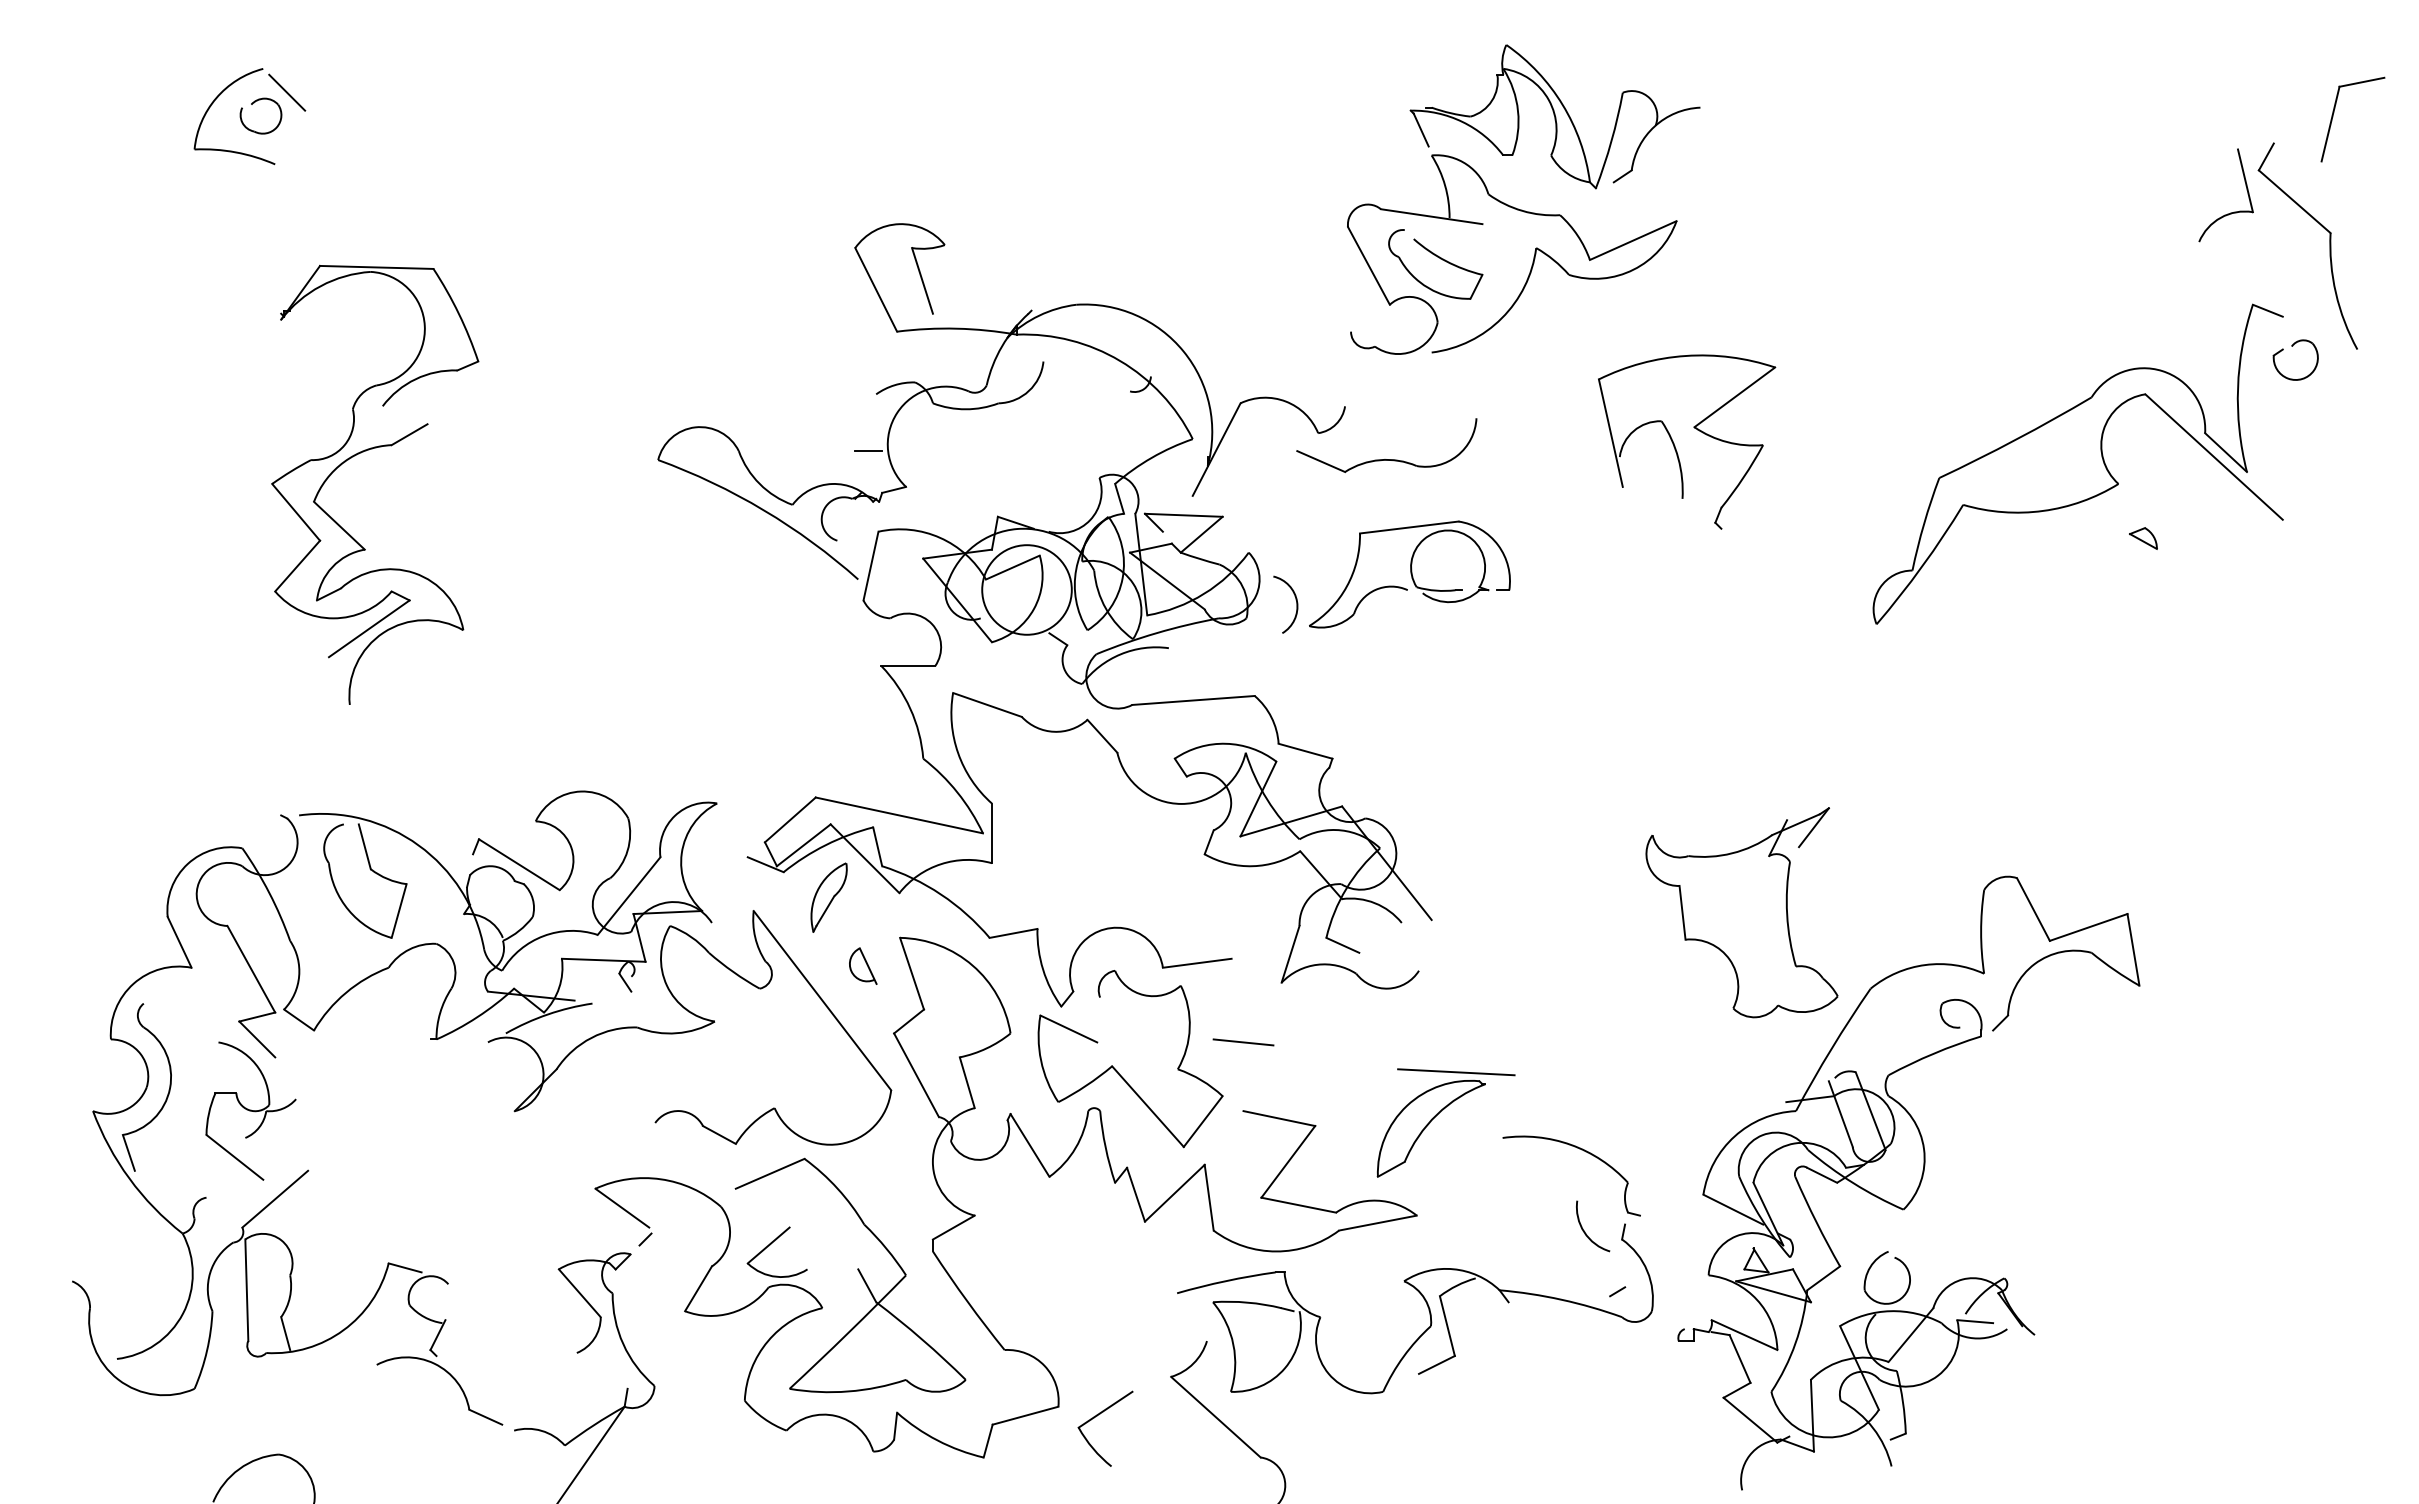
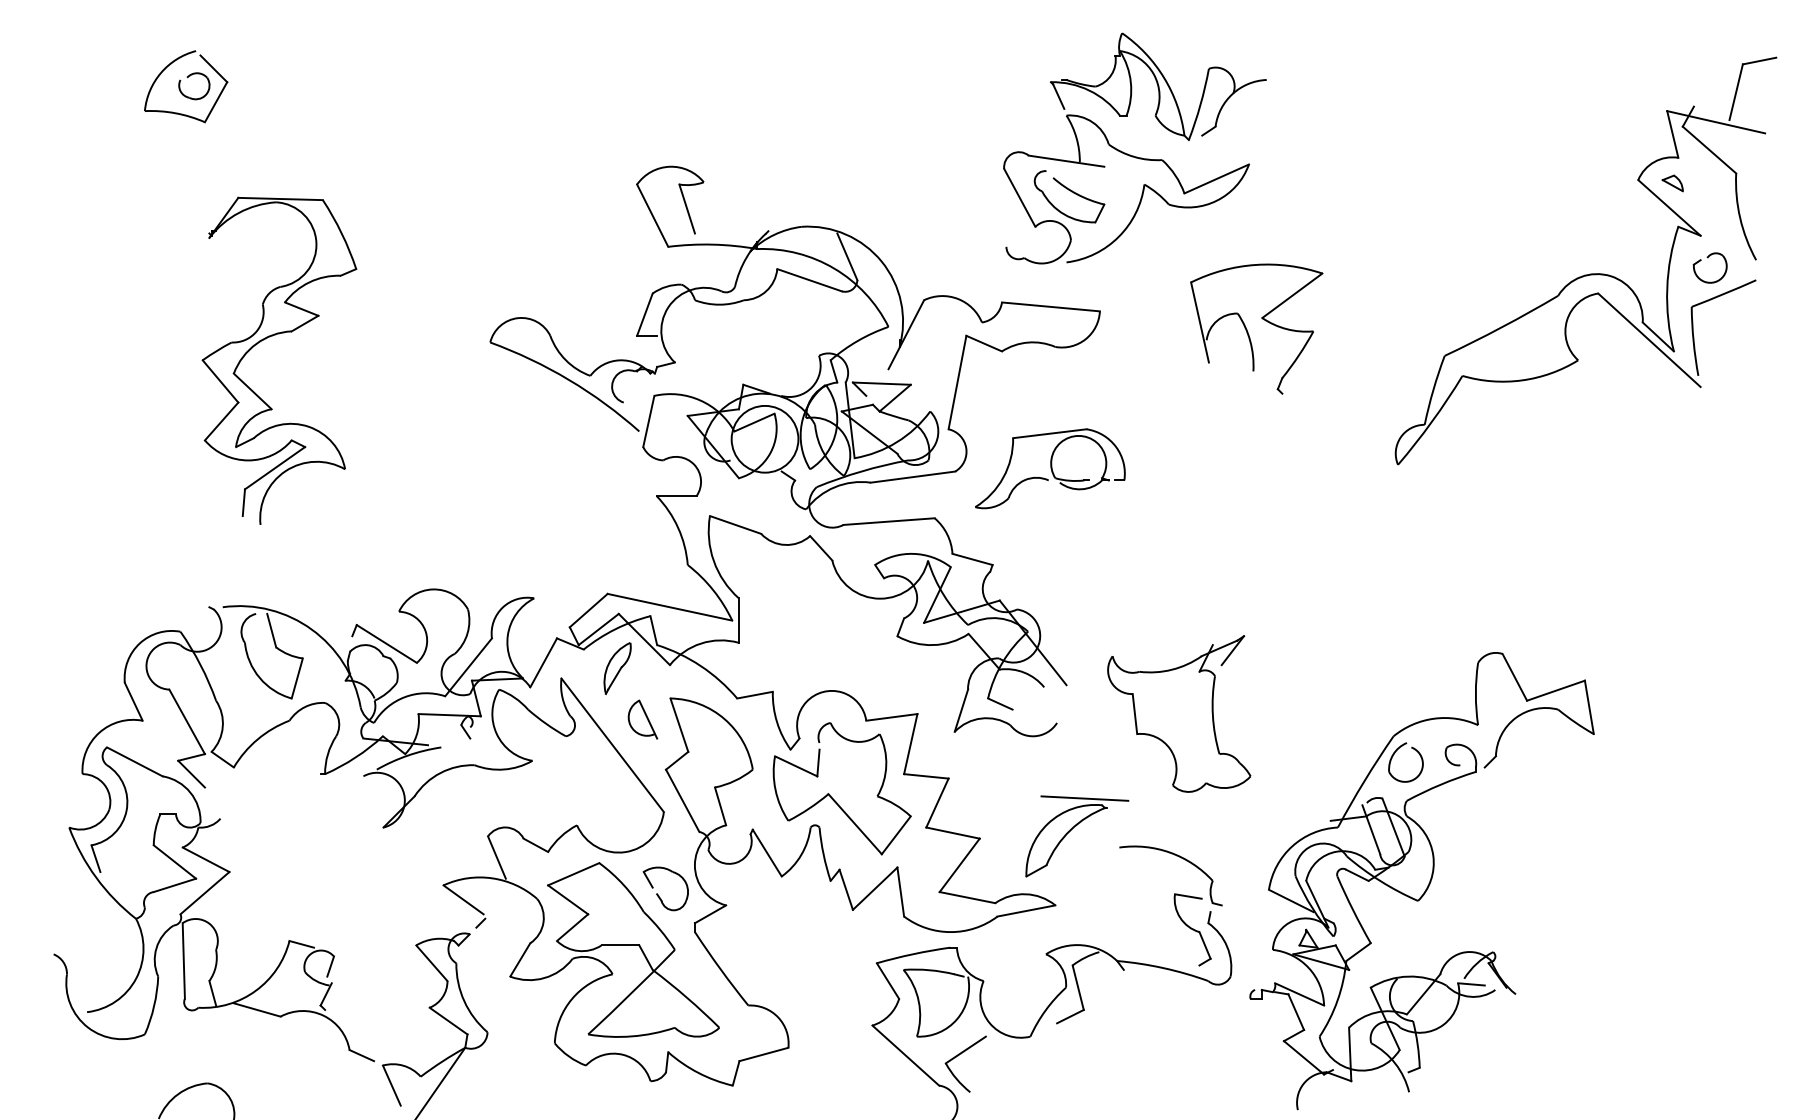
line: (290, 137) -> (216, 102), added
line: (2303, 164) -> (1716, 122), added
line: (2240, 279) -> (1669, 207), added
line: (1137, 344) -> (847, 256), added
line: (1086, 376) -> (809, 280), added
part: (2296, 403) -> (1710, 300), added
line: (1410, 412) -> (1050, 307), added
line: (404, 415) -> (301, 309), added
line: (865, 422) -> (644, 314), added
line: (1285, 513) -> (957, 382), added
part: (2143, 538) -> (1672, 183), moved
part: (1409, 574) -> (1050, 468), moved
line: (1225, 640) -> (912, 476), added
line: (326, 675) -> (243, 503), added
line: (729, 889) -> (543, 662), added
part: (1741, 912) -> (1178, 713), moved
part: (863, 965) -> (643, 719), size x1.43
line: (1222, 998) -> (910, 743), added
line: (180, 1022) -> (134, 761), added
line: (1098, 1024) -> (818, 763), added
line: (1258, 1078) -> (937, 803), added
line: (667, 1151) -> (497, 857), added
line: (276, 1153) -> (205, 859), added
line: (234, 1188) -> (174, 885), added
part: (883, 1200) -> (658, 894), added
line: (1595, 1203) -> (1188, 896), added
line: (762, 1207) -> (567, 899), added
line: (832, 1269) -> (620, 945), added
line: (1617, 1269) -> (1204, 945), added
part: (1870, 1269) -> (1393, 756), moved
line: (443, 1297) -> (330, 966), added
line: (1191, 1317) -> (887, 981), added
line: (345, 1355) -> (257, 1009), added
line: (601, 1370) -> (448, 1020), added
part: (1097, 1416) -> (959, 1055), moved
line: (526, 1457) -> (392, 1085), added

